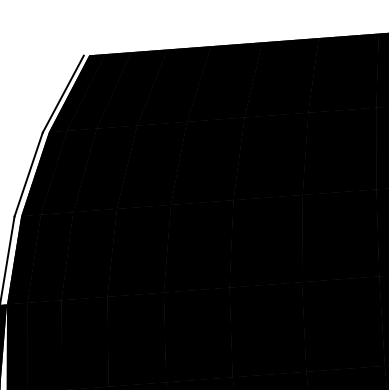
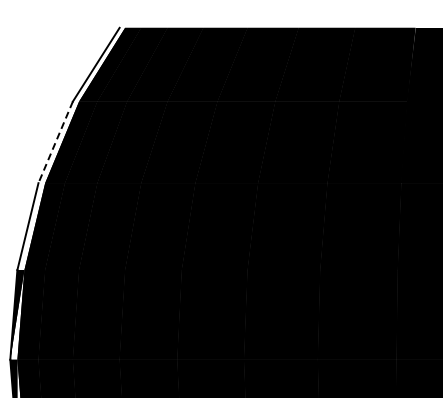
line: (28, 174) -> (55, 142), solid -> dashed

